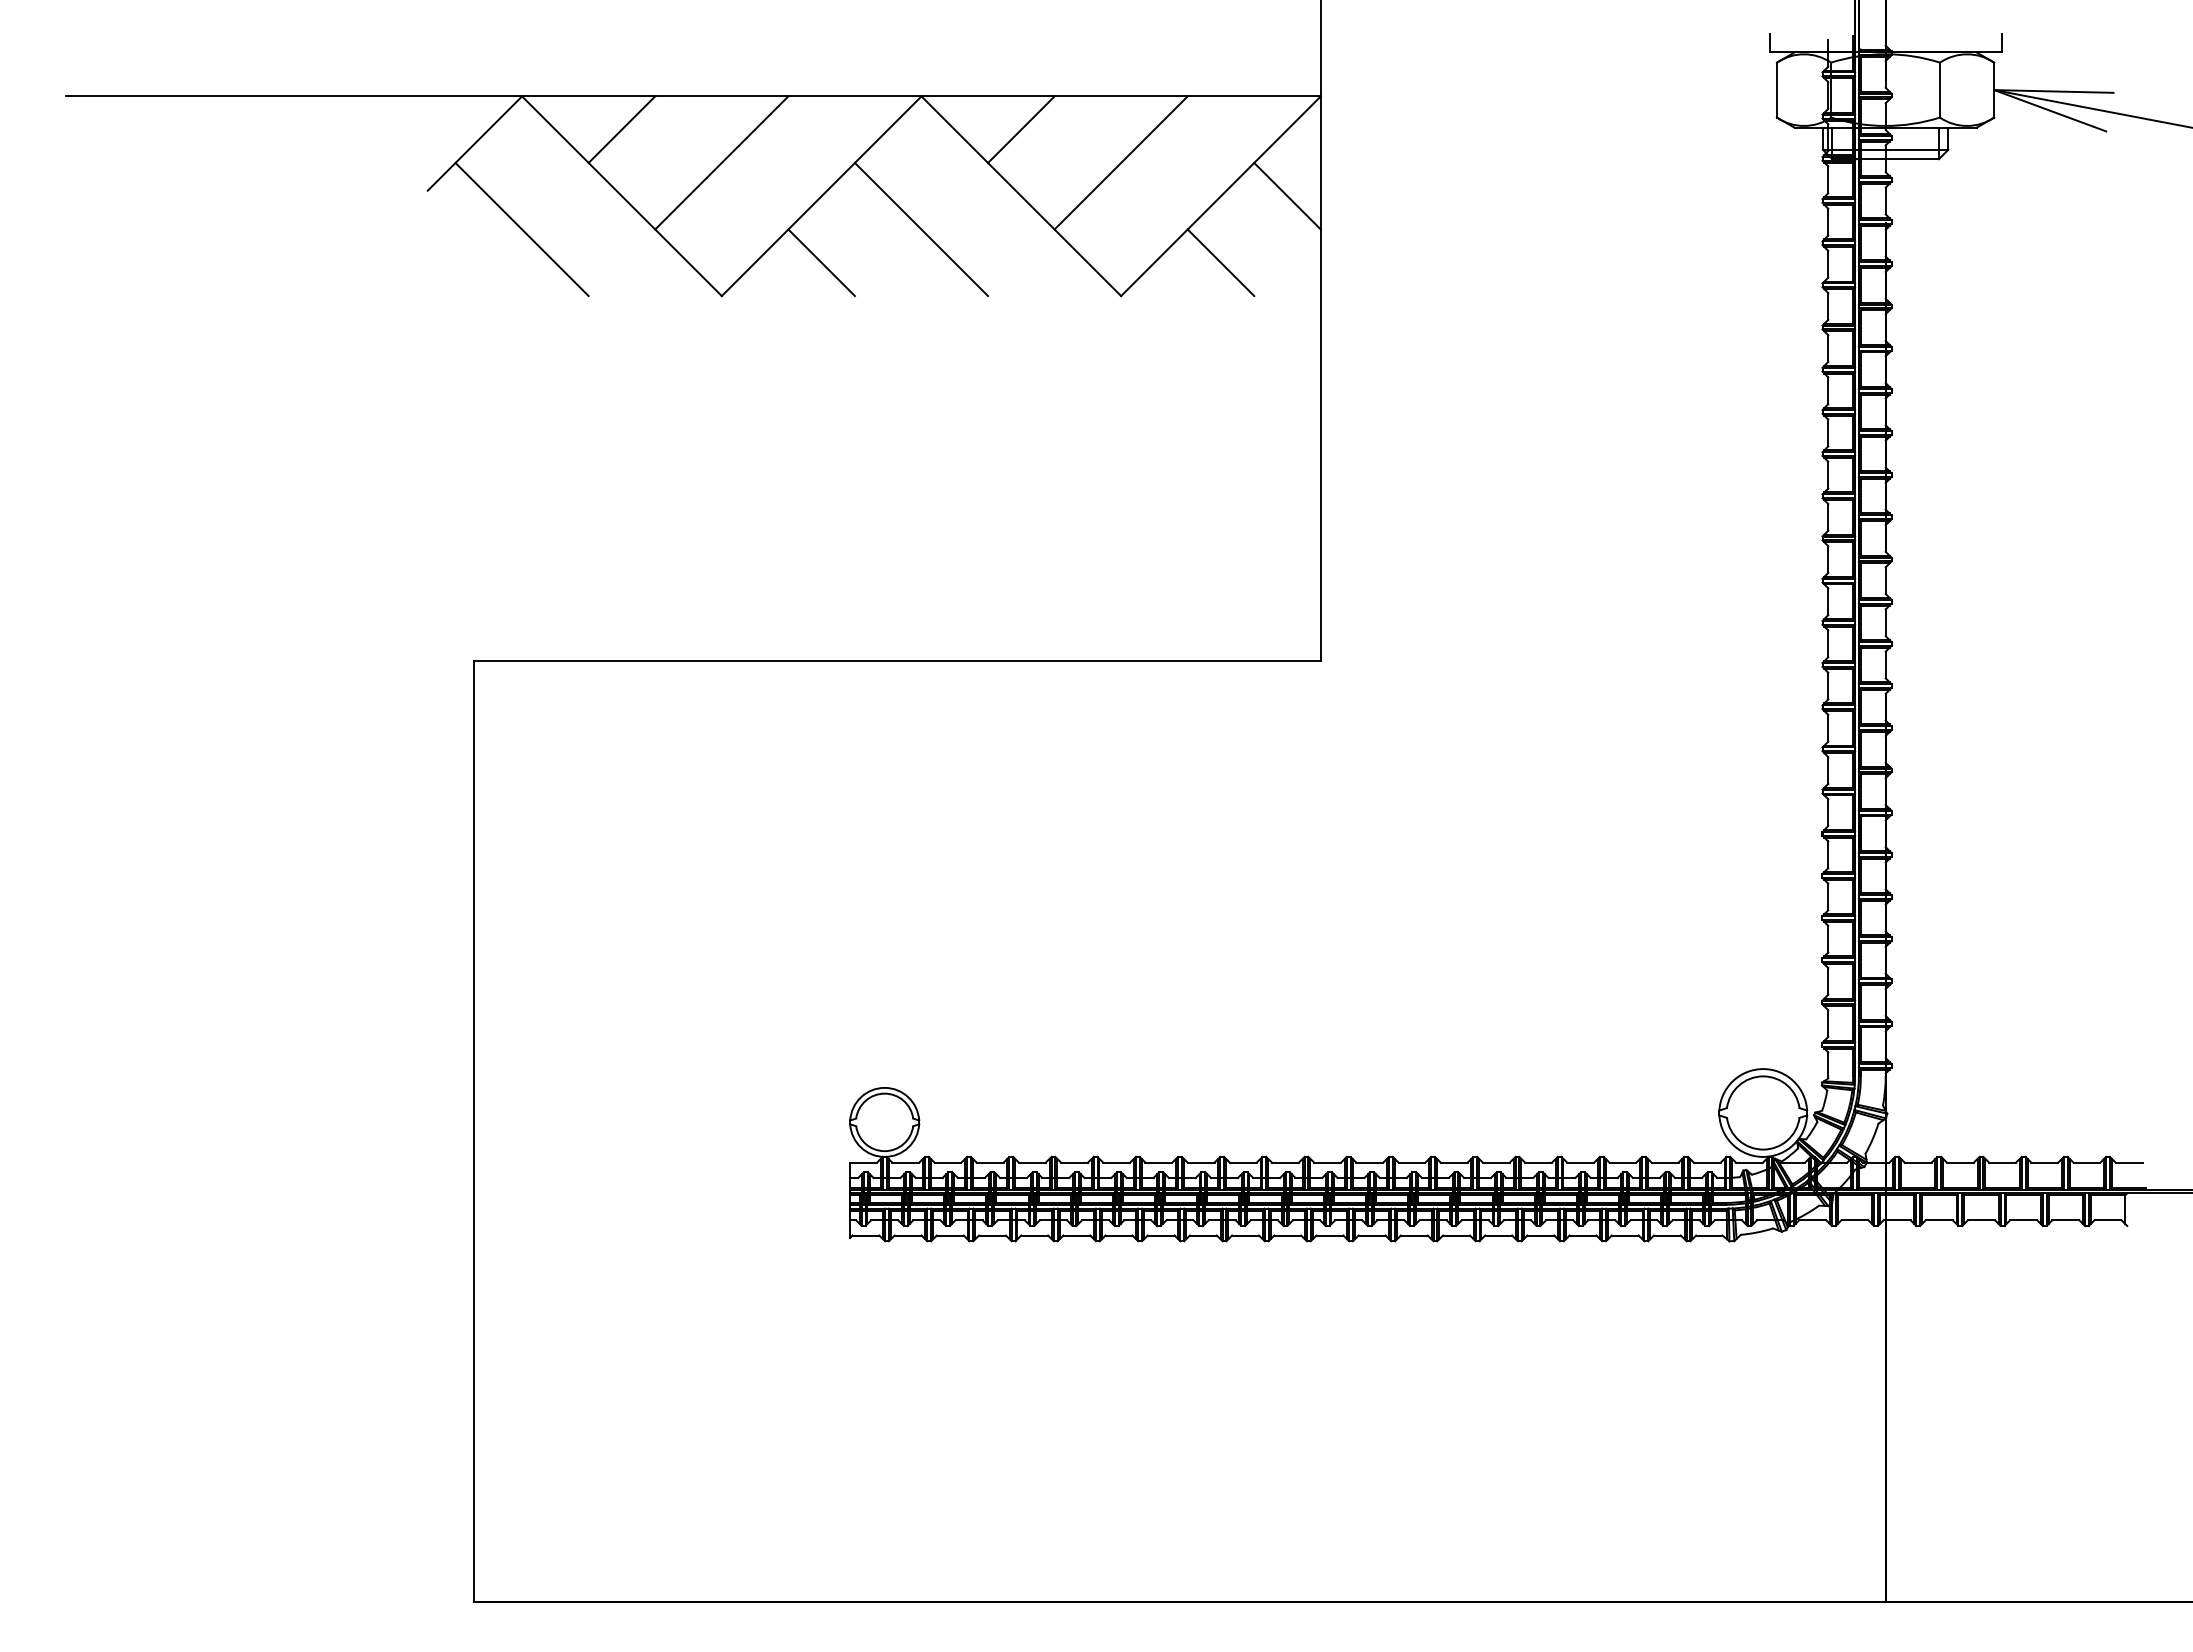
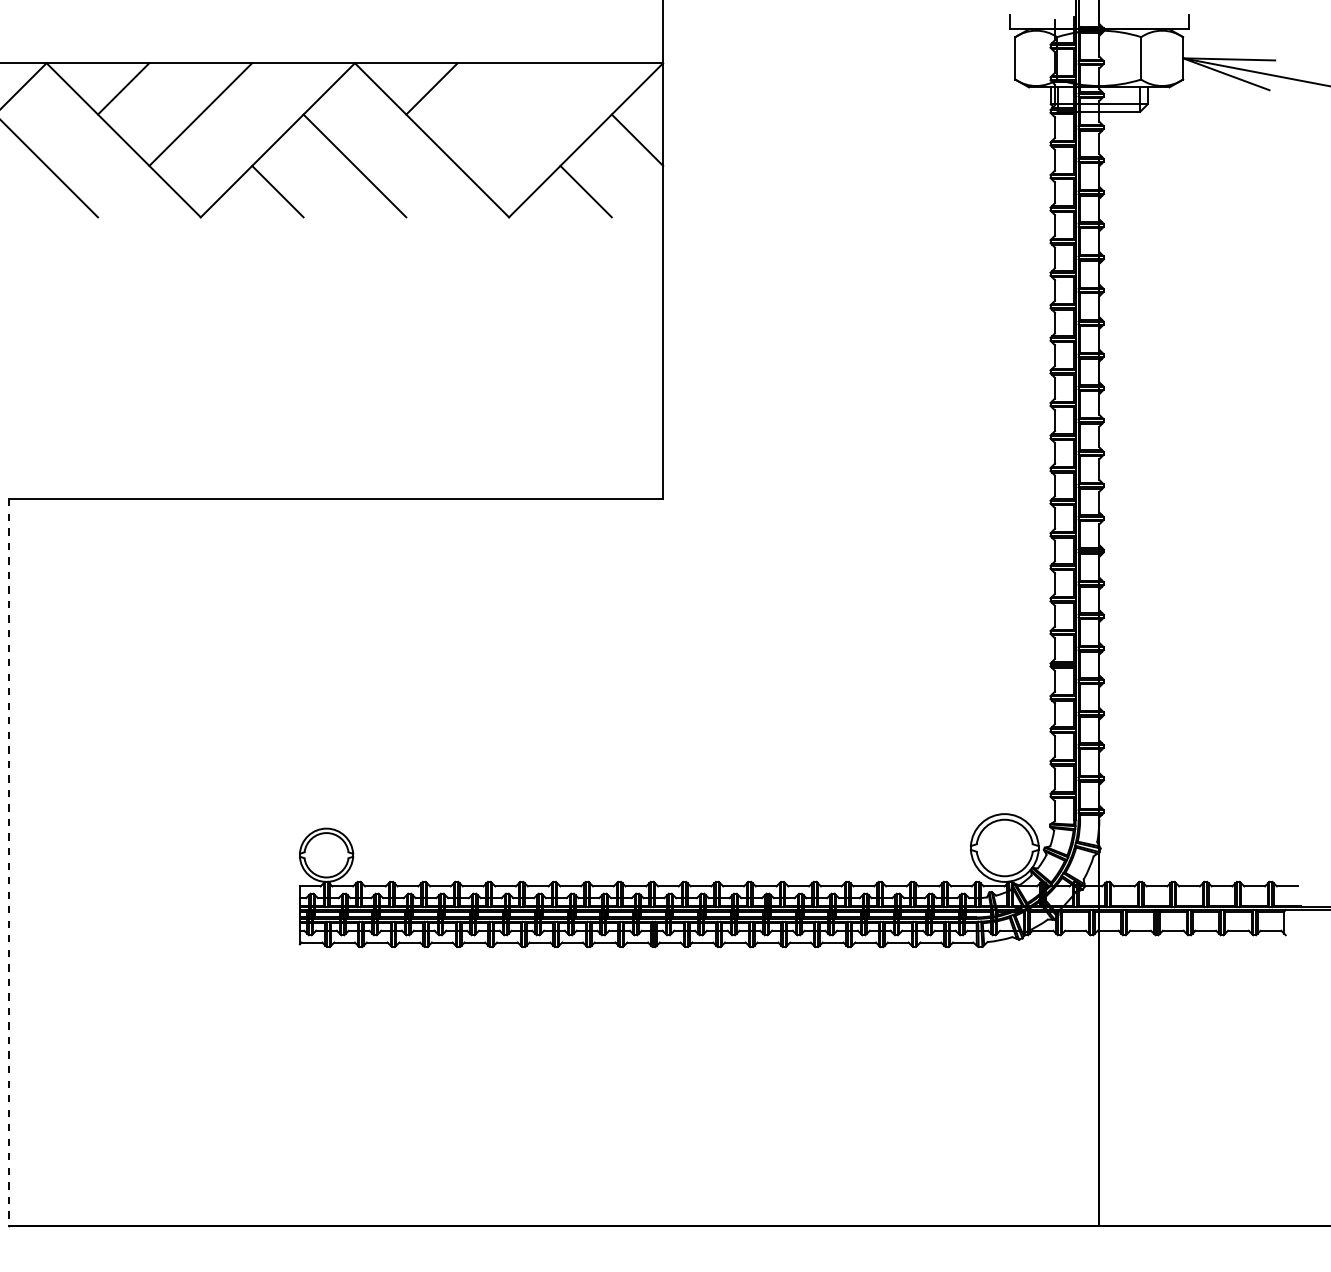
line: (1120, 162) -> (508, 114), removed
line: (473, 1131) -> (9, 862), solid -> dashed

